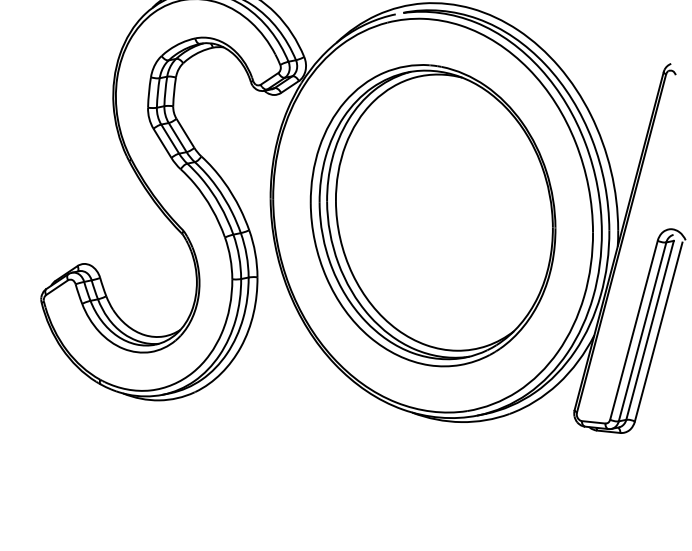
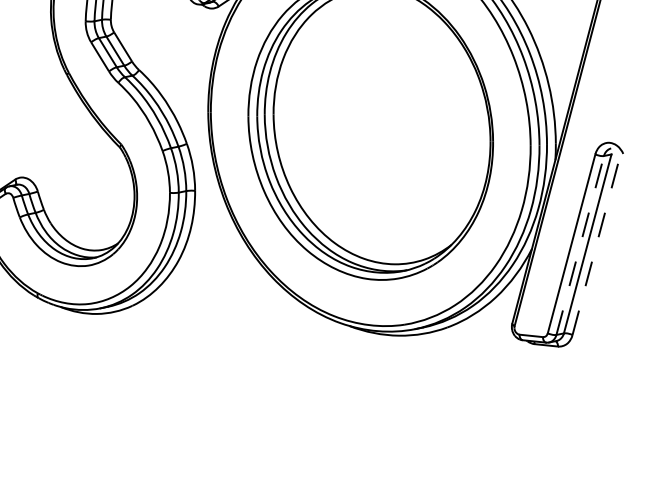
line: (642, 331) -> (580, 245), solid -> dashed
line: (658, 332) -> (596, 246), solid -> dashed

